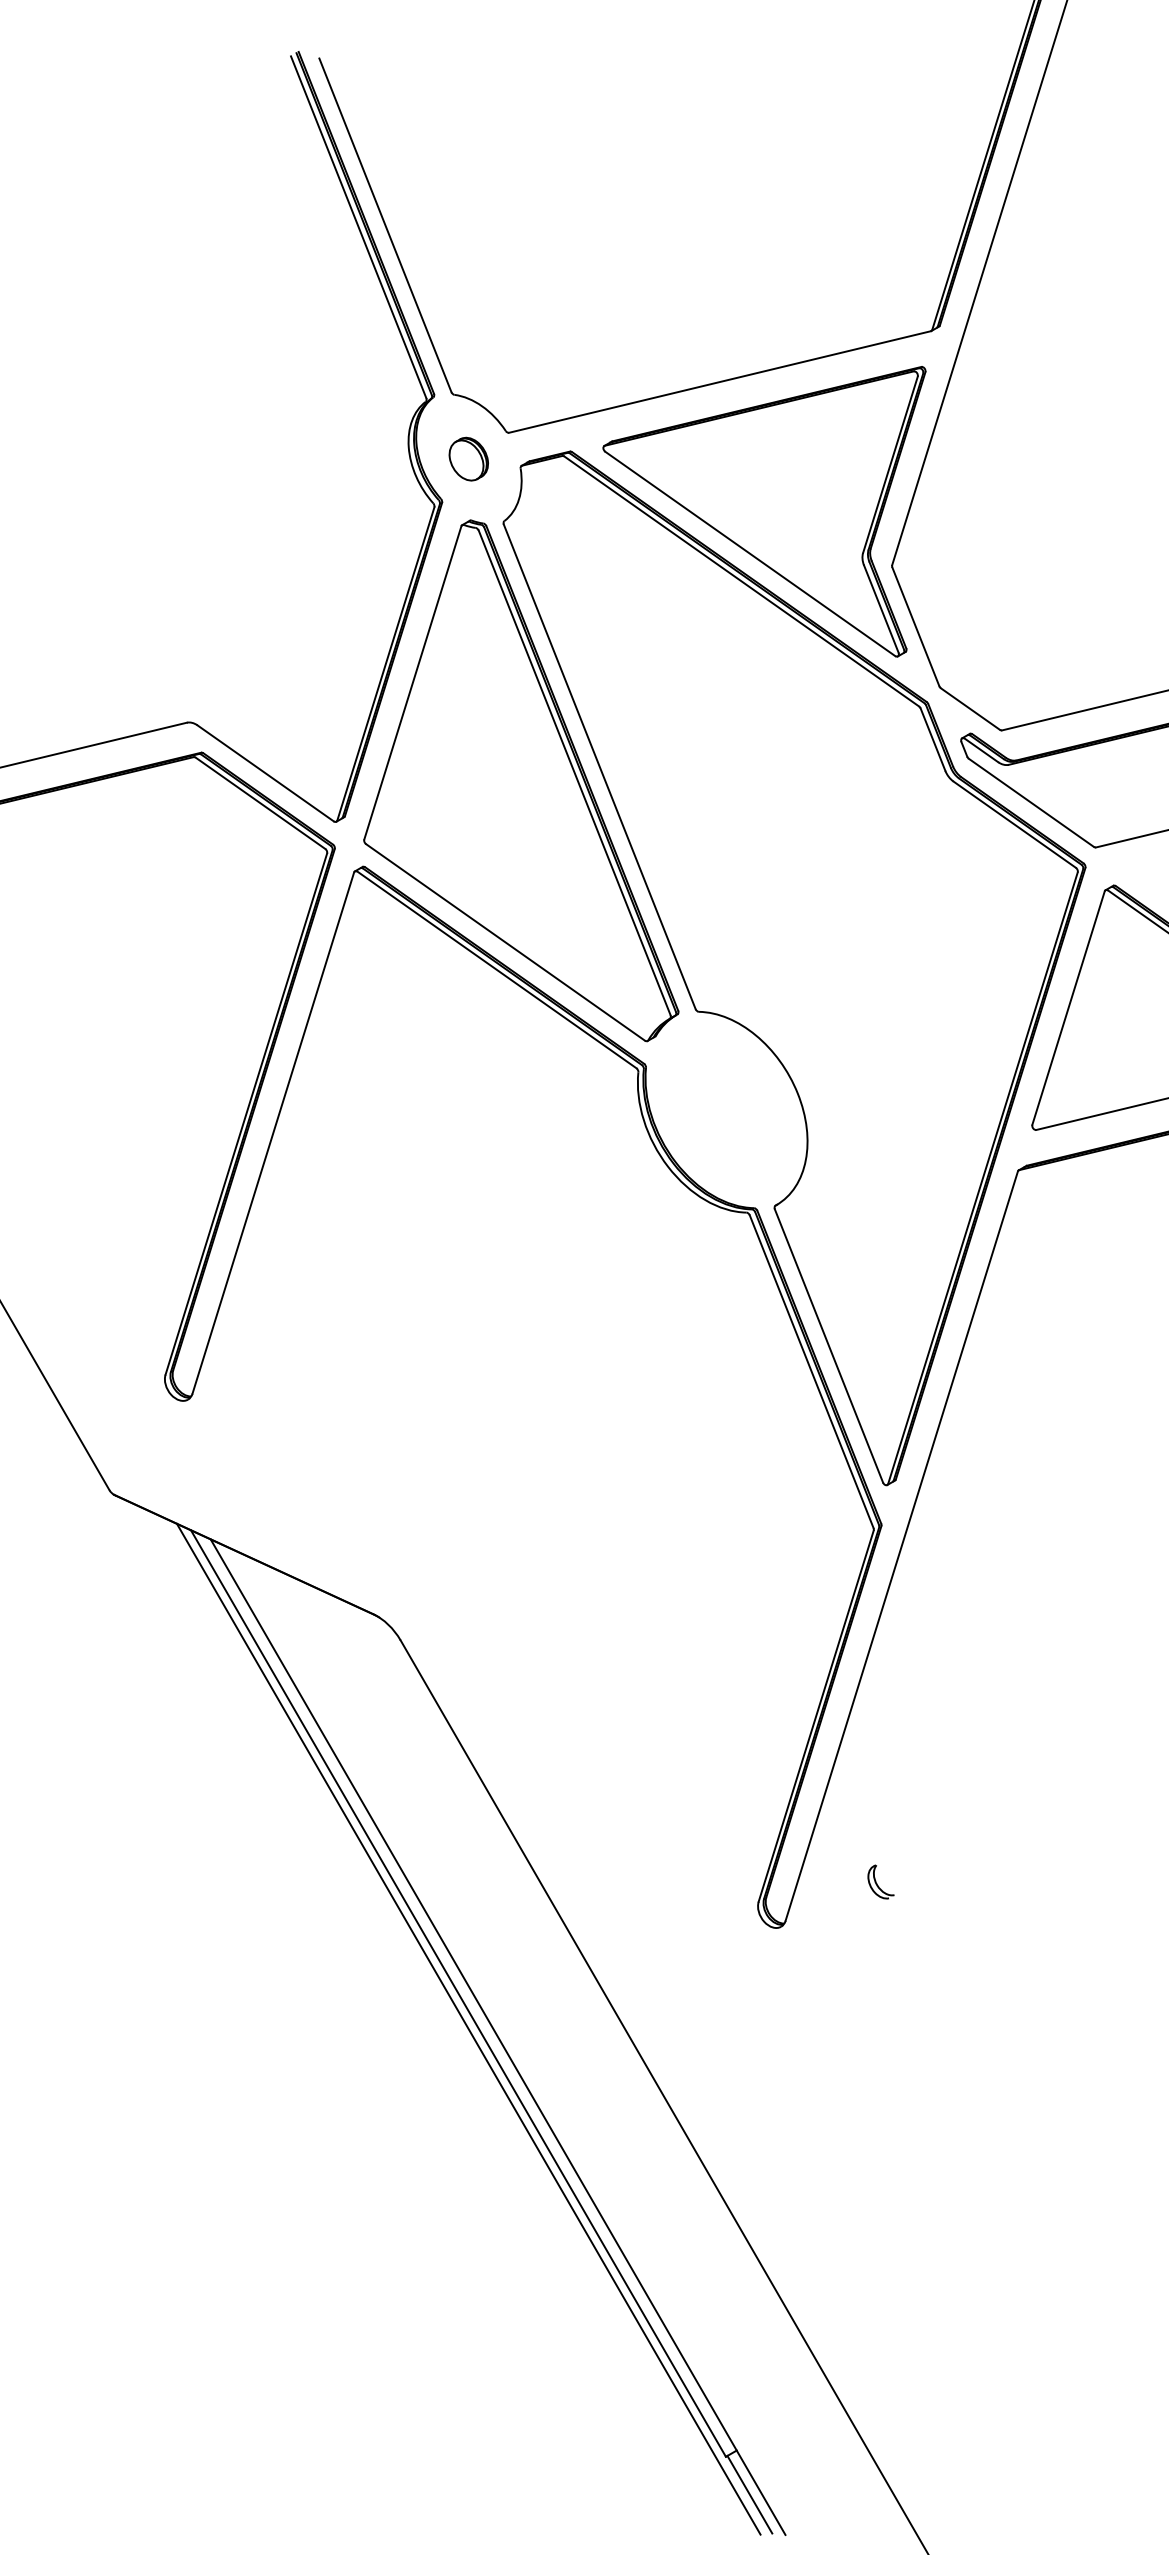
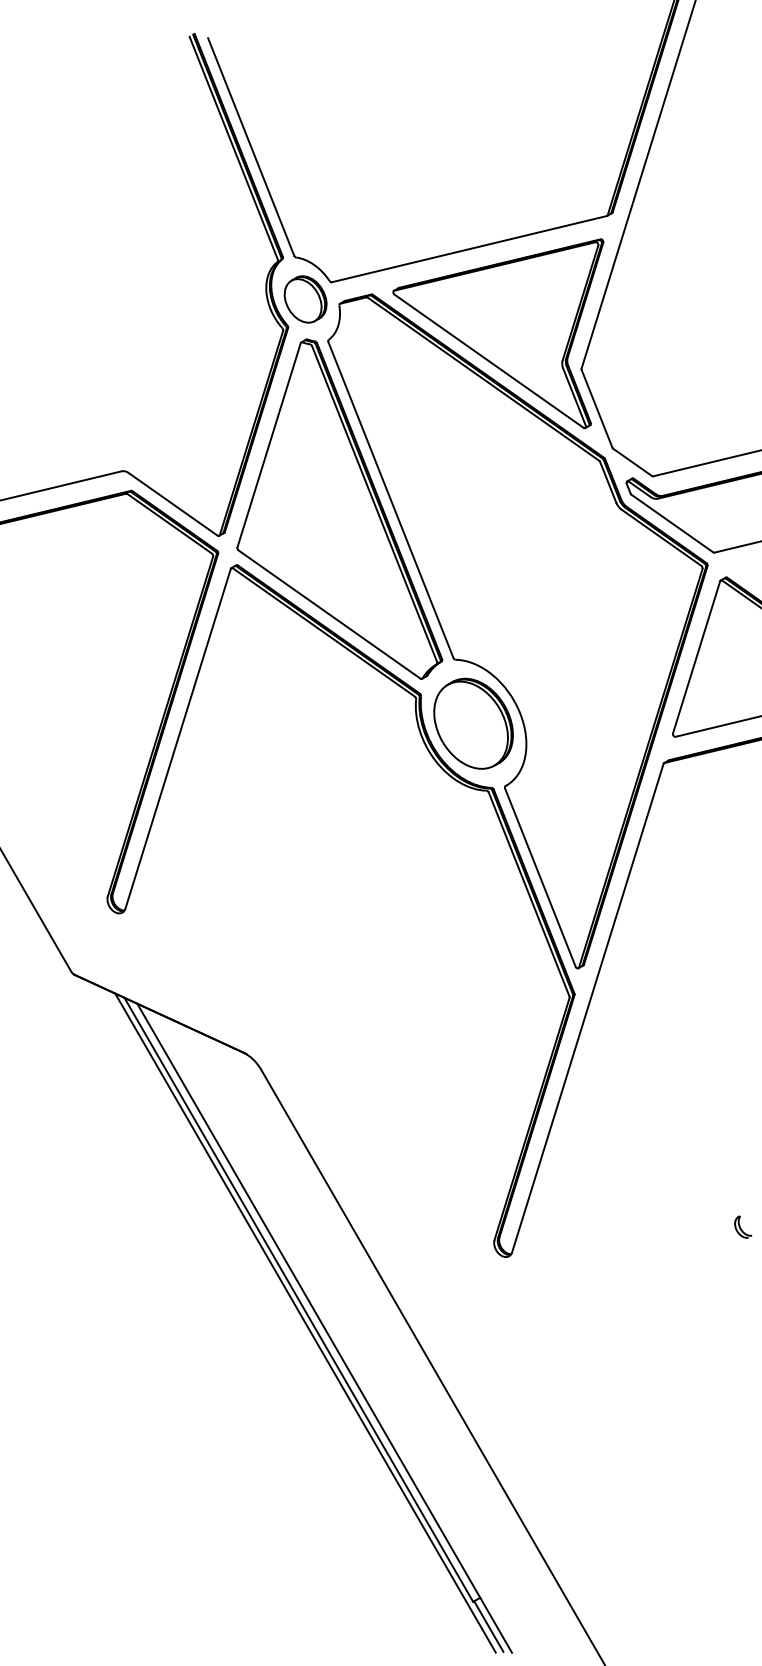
part: (468, 459) -> (305, 299), size x1.67
part: (726, 1109) -> (473, 723), added
part: (881, 1881) -> (743, 1226), moved

